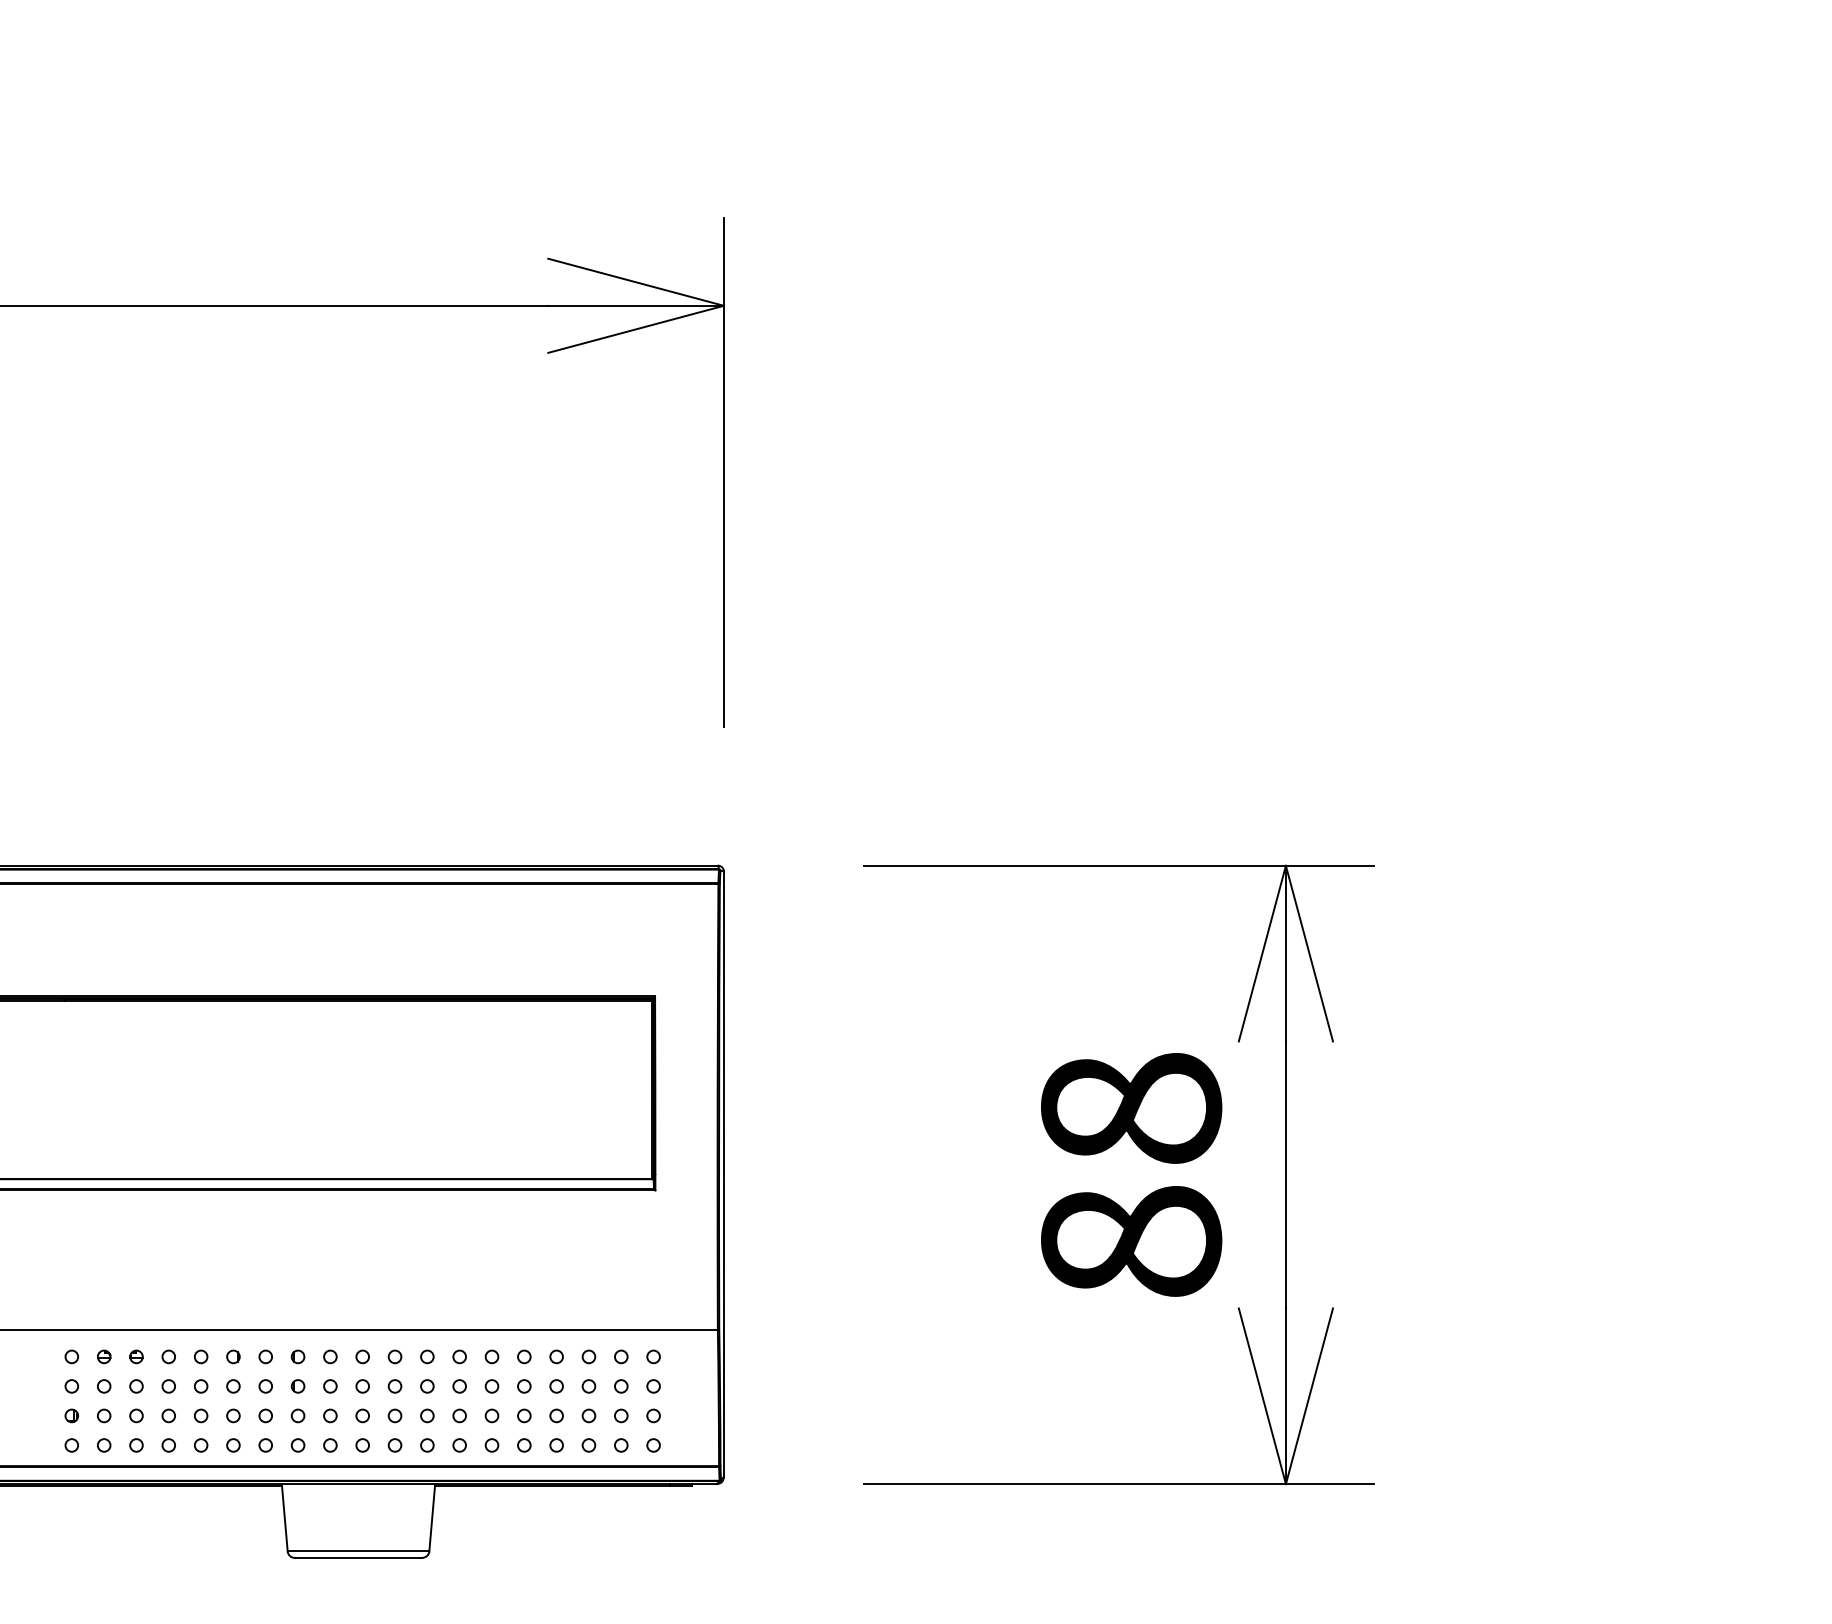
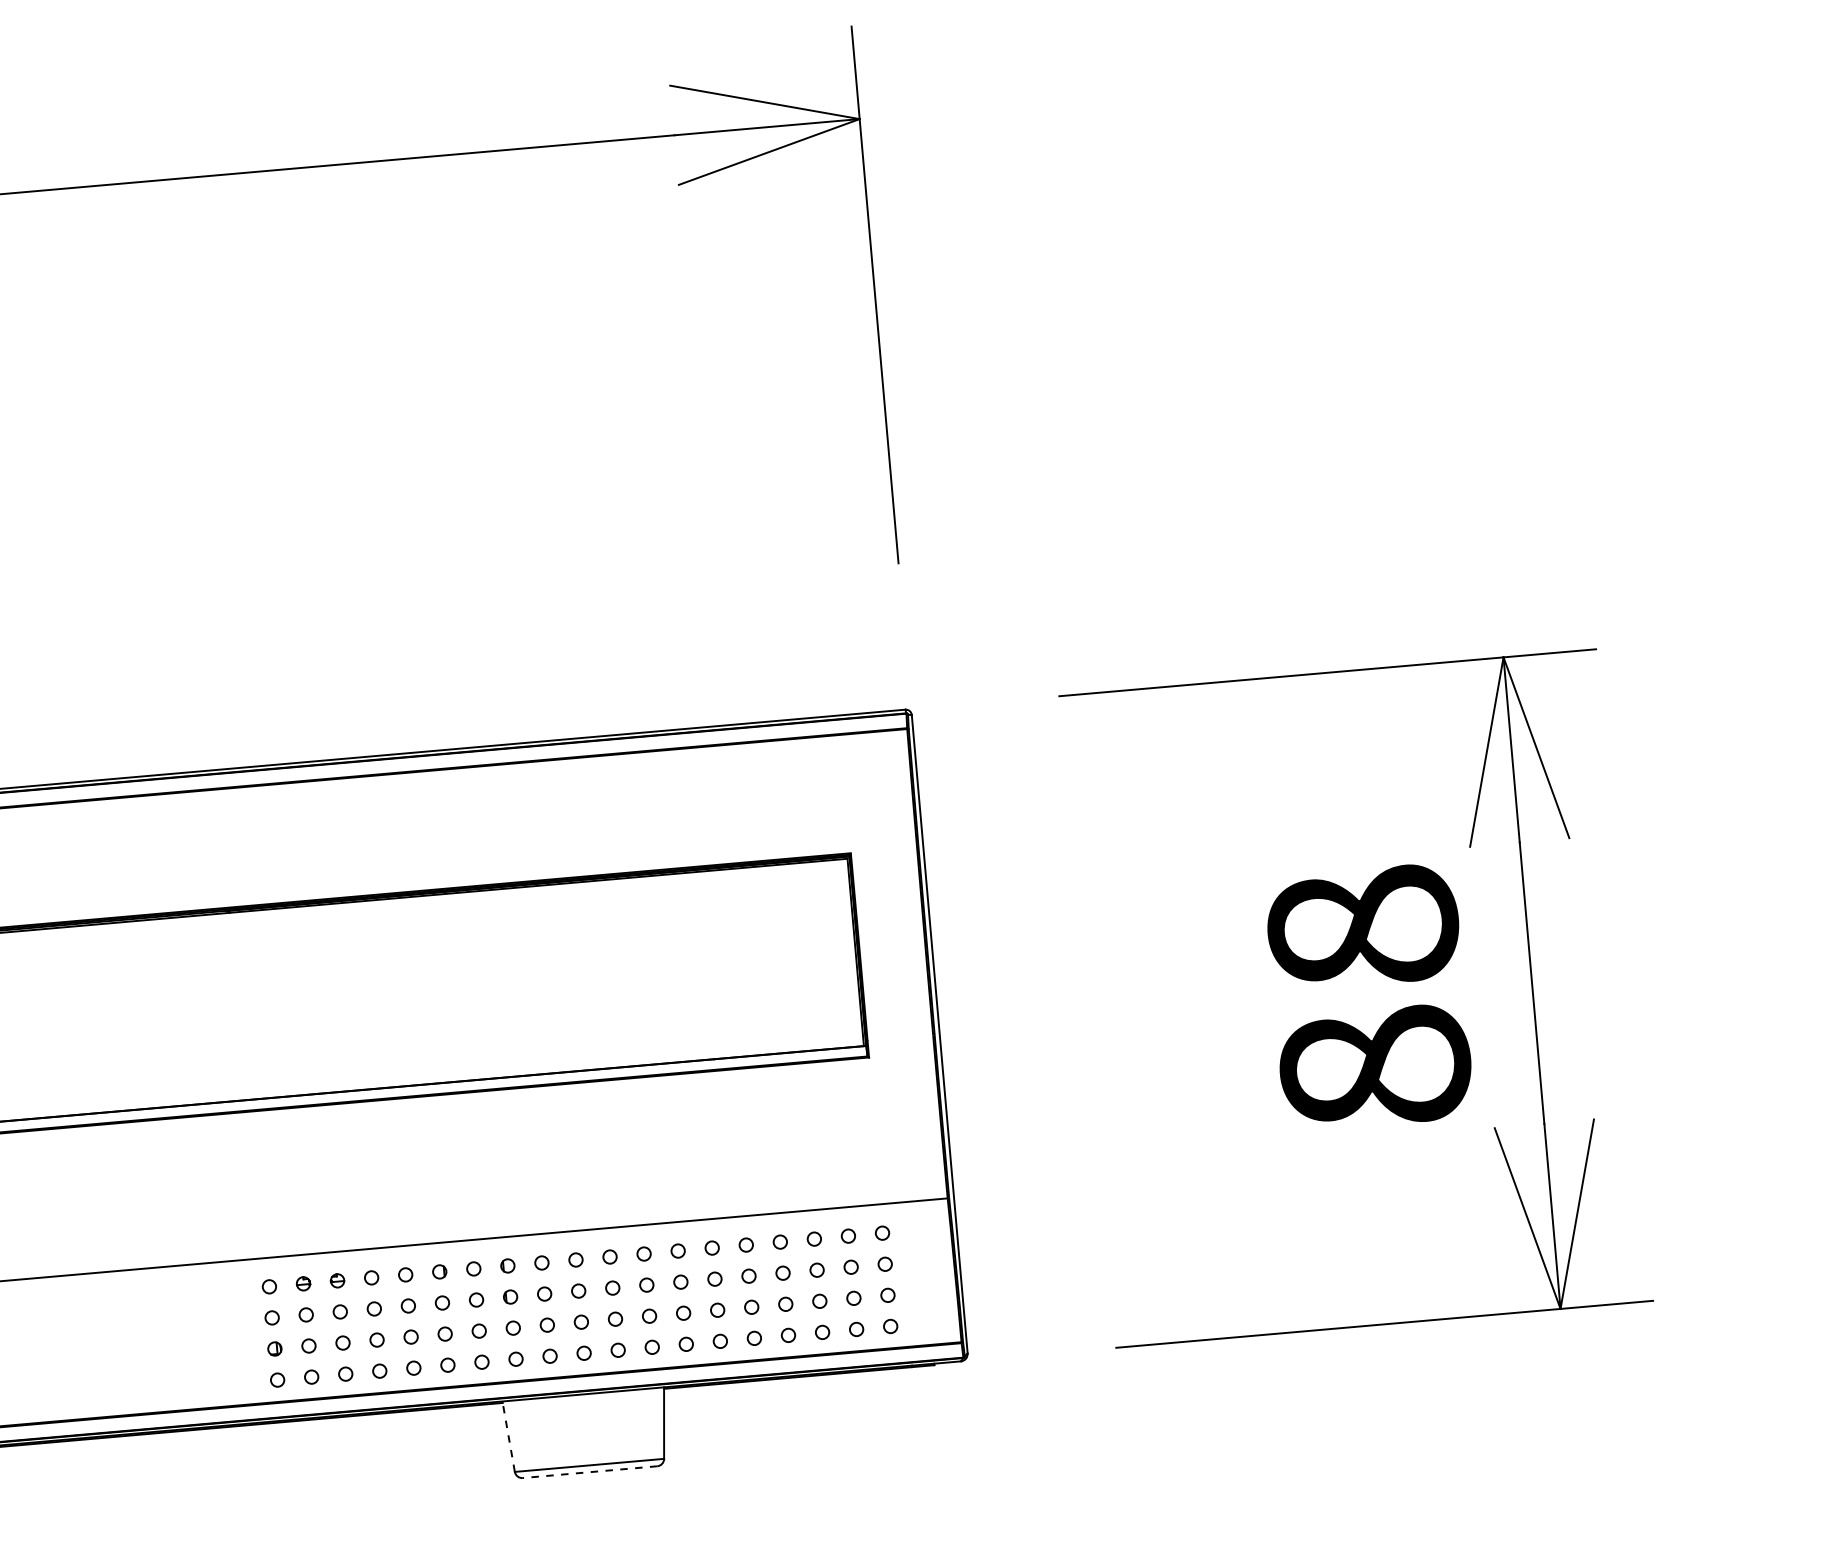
line: (284, 1517) -> (508, 1436), solid -> dashed
line: (358, 1557) -> (590, 1471), solid -> dashed

